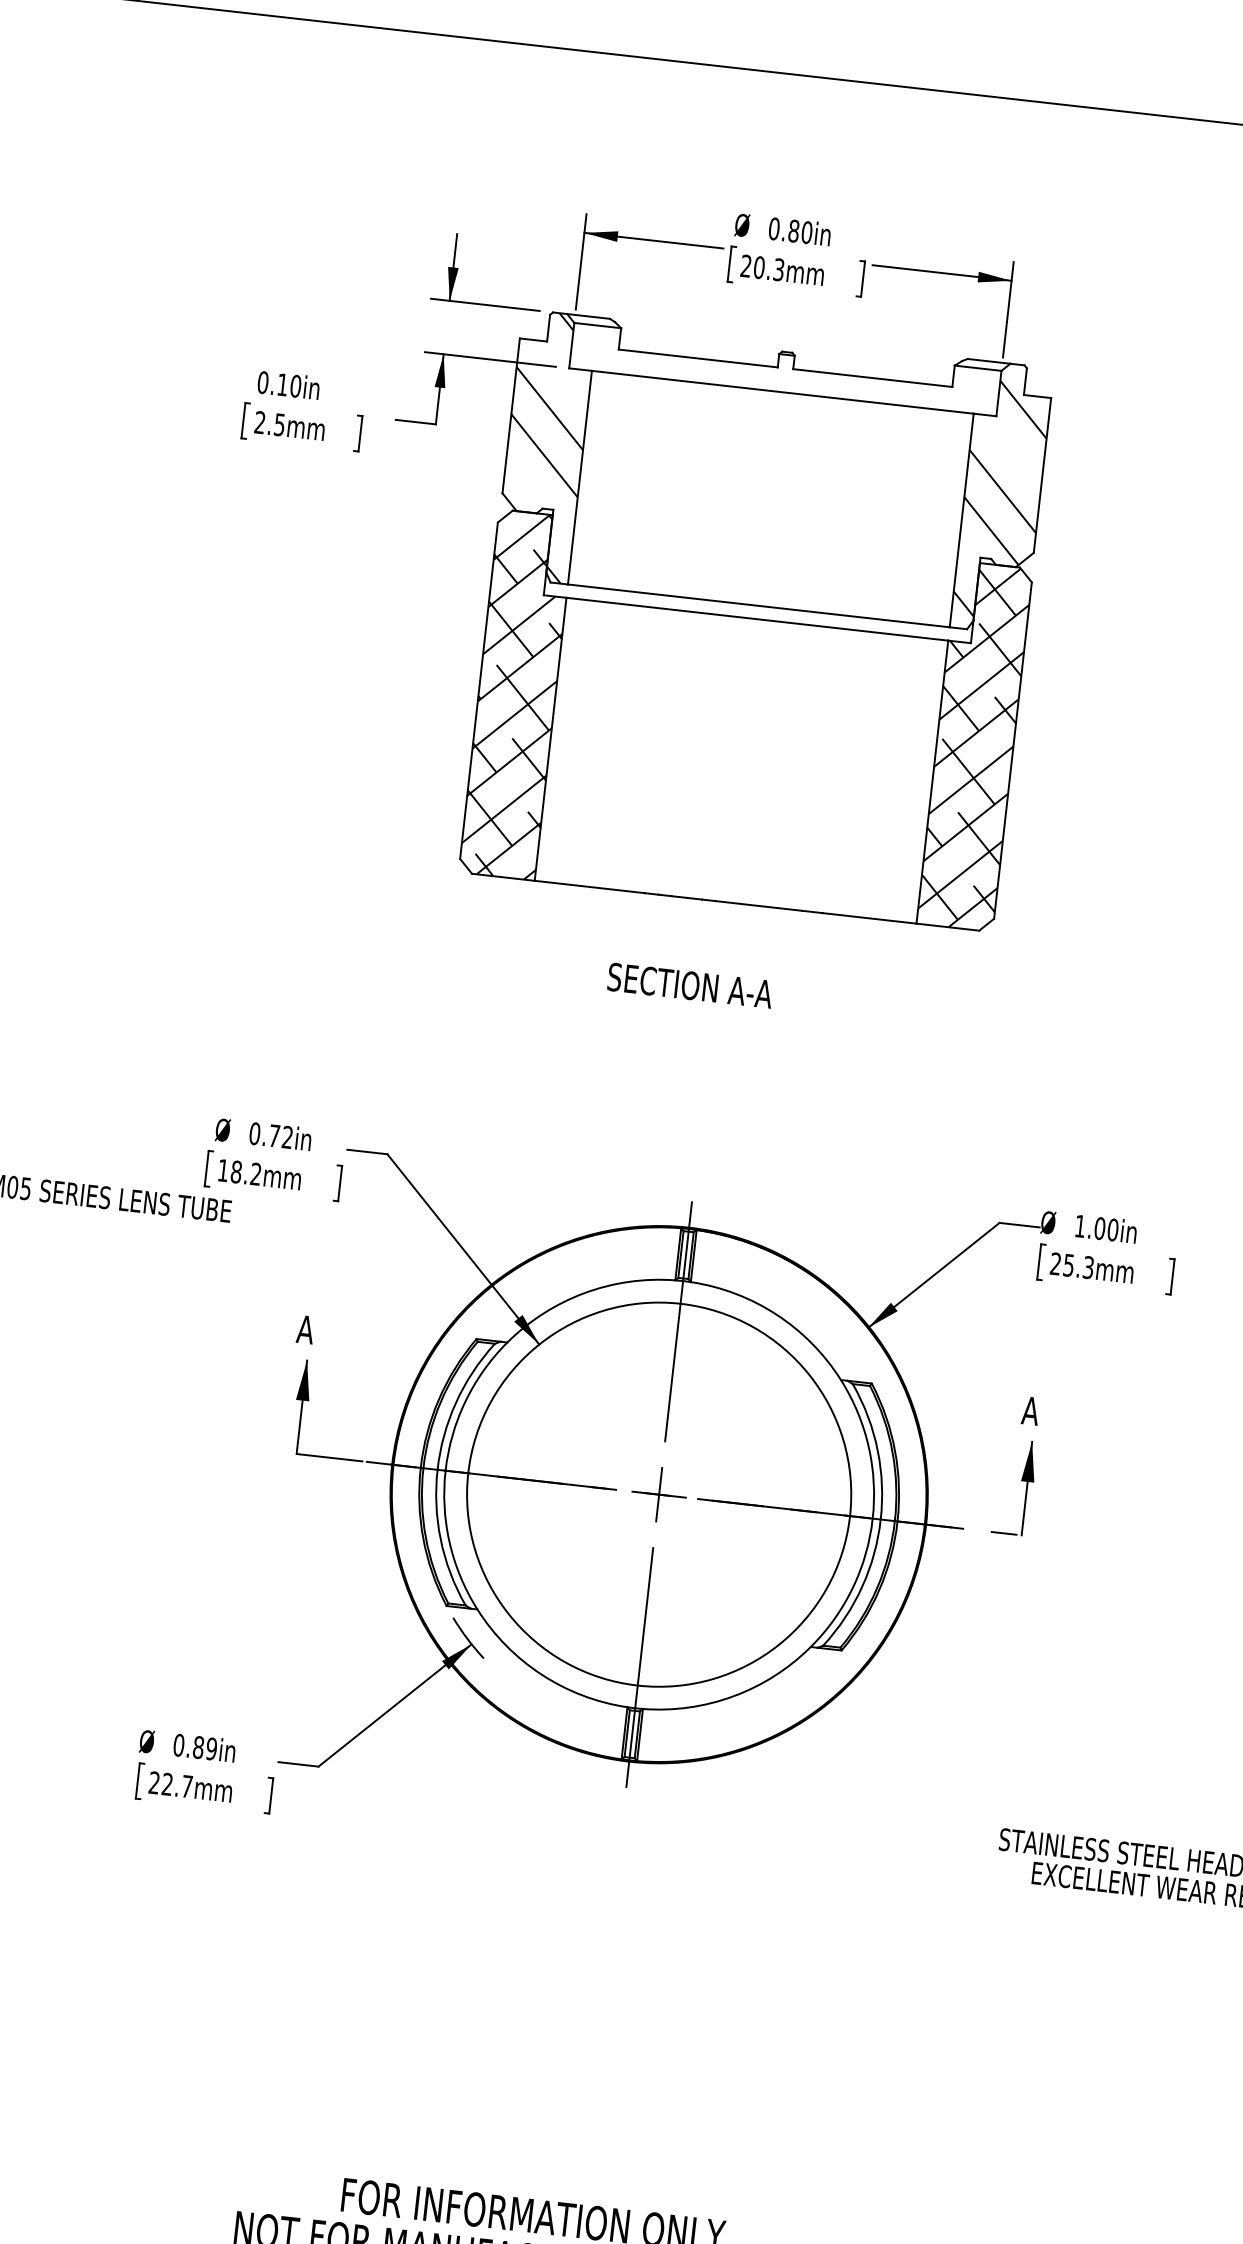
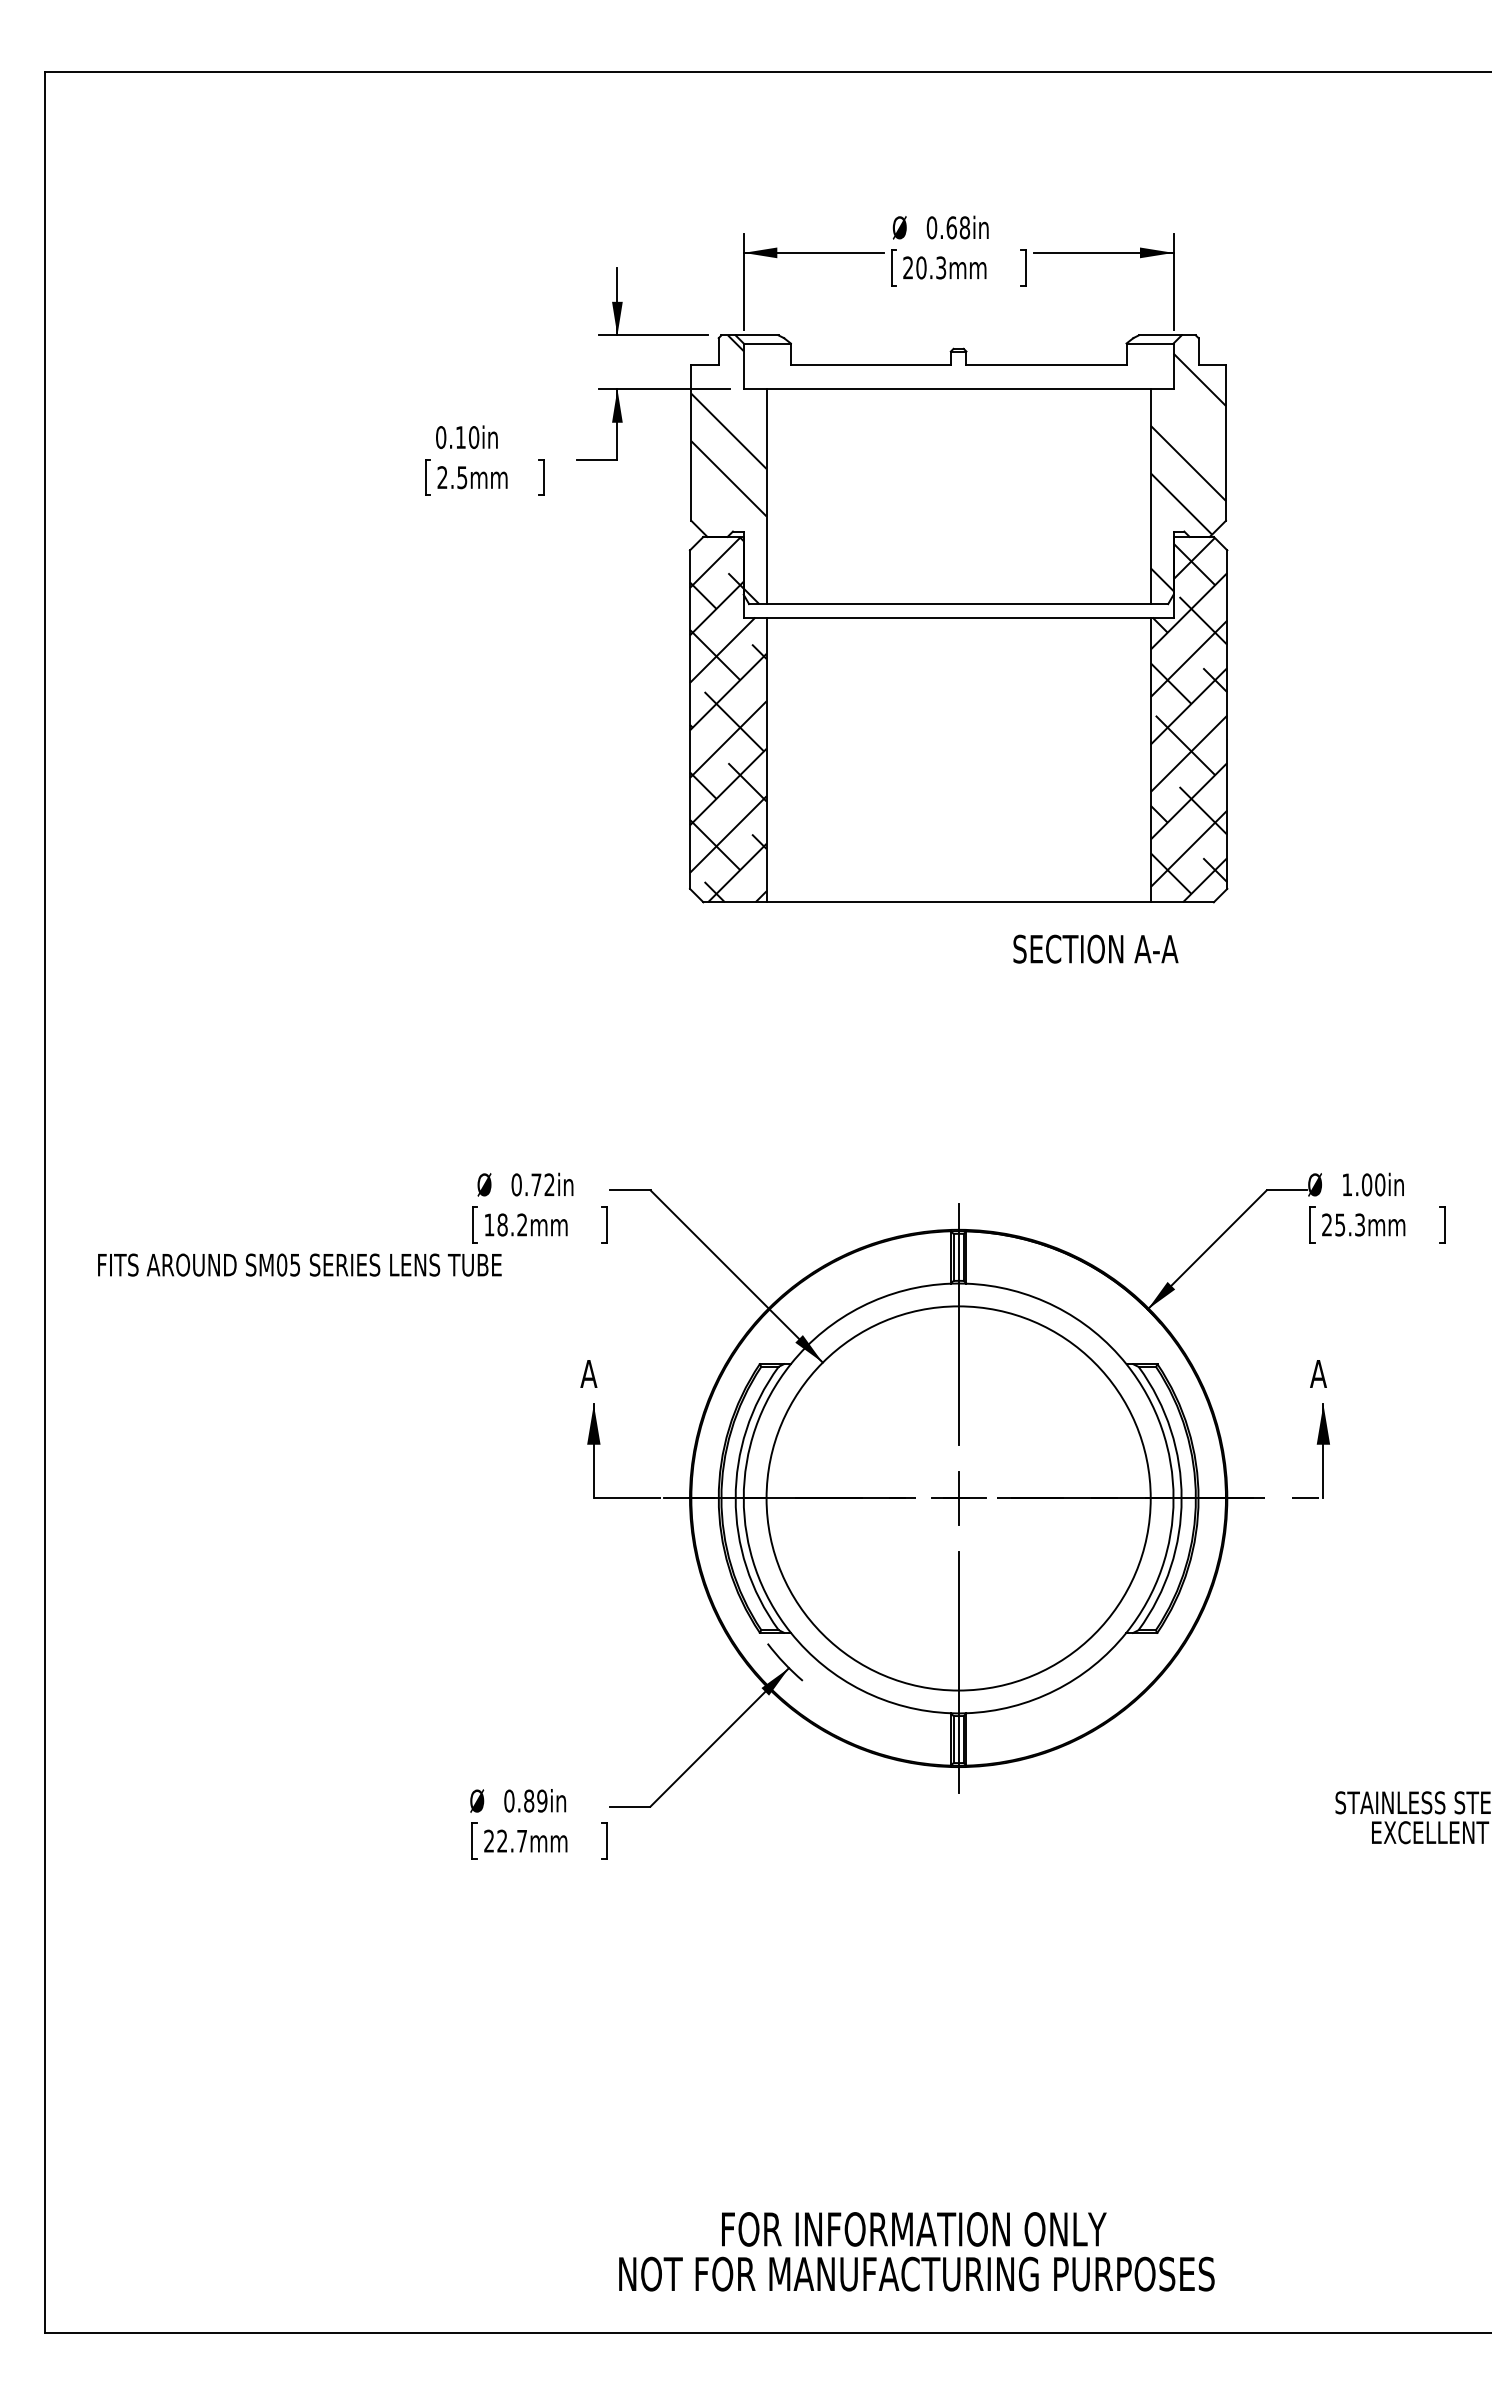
text: (800, 231) -> (958, 227), 0.80in -> 0.68in
text: (690, 984) -> (1095, 948), moved

